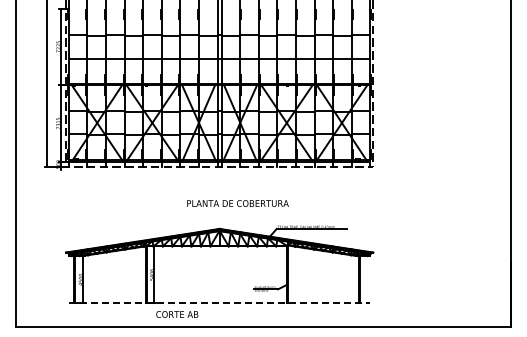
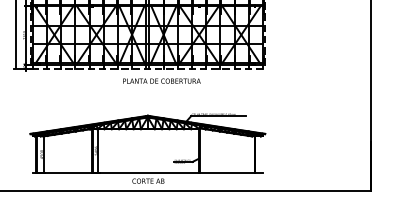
text: (237, 203) -> (161, 81), moved
line: (219, 303) -> (147, 172), dashed -> solid
text: (177, 314) -> (148, 181), moved

